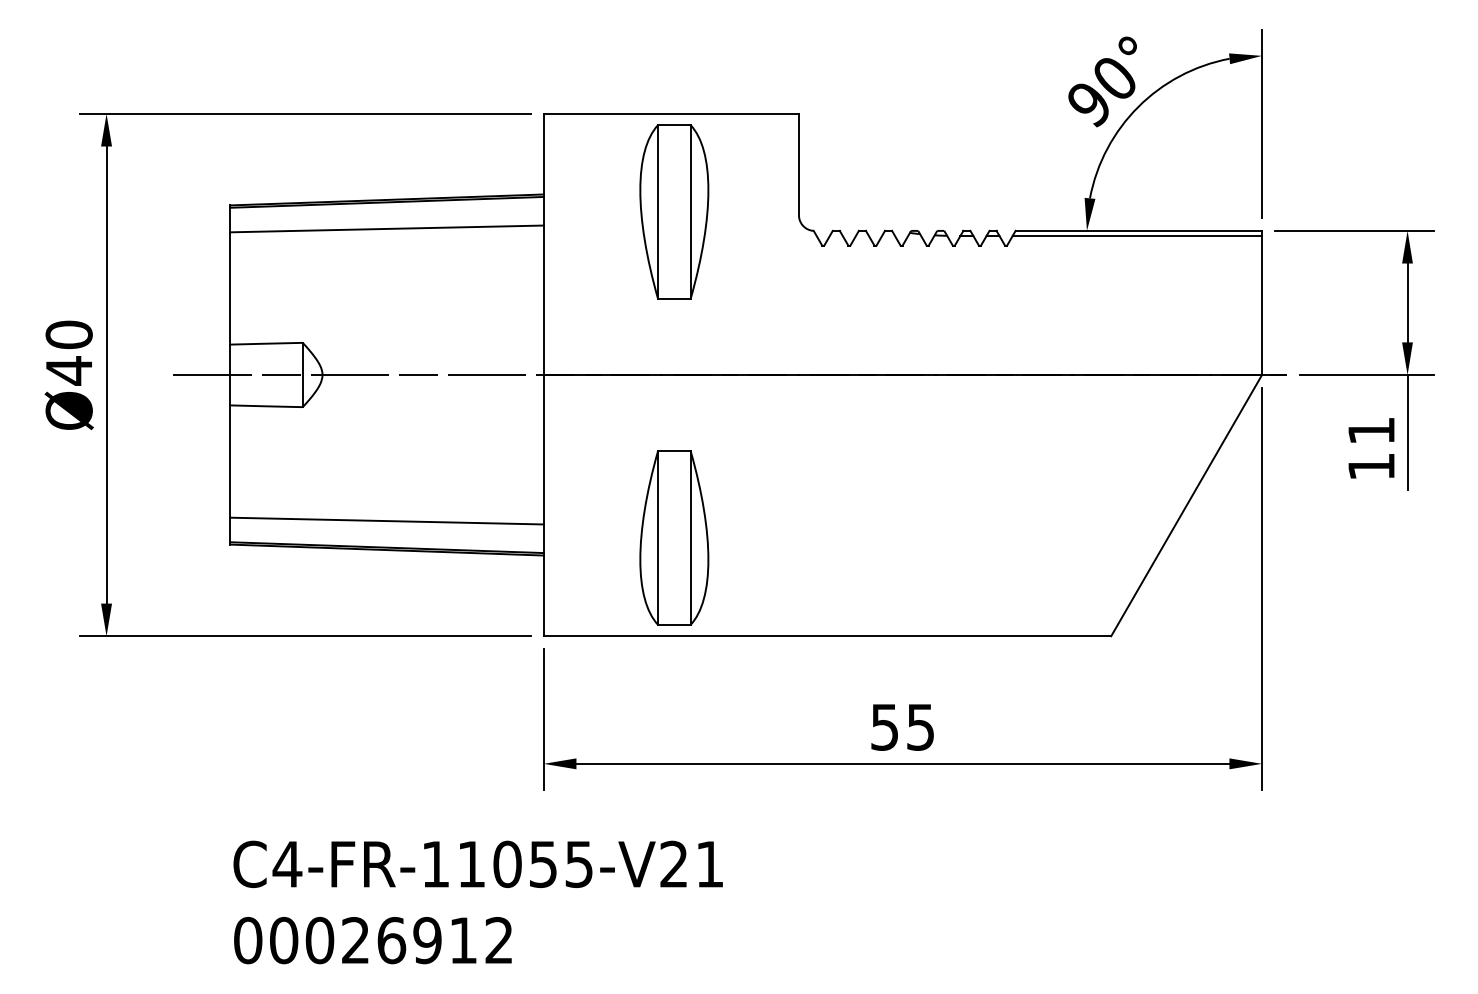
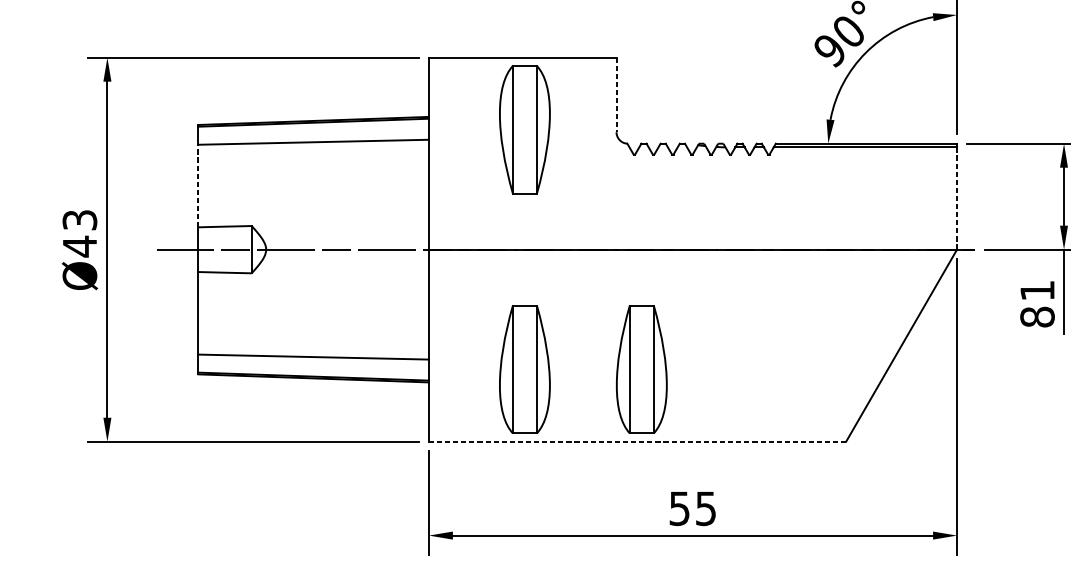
line: (798, 164) -> (616, 94), solid -> dashed
line: (230, 287) -> (198, 185), solid -> dashed
line: (1262, 305) -> (957, 198), solid -> dashed
text: (68, 334) -> (79, 219), Ø40 -> Ø43
text: (1371, 466) -> (1037, 316), 11 -> 81
part: (833, 537) -> (641, 369), added
line: (827, 636) -> (637, 441), solid -> dashed

